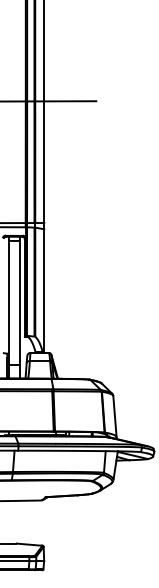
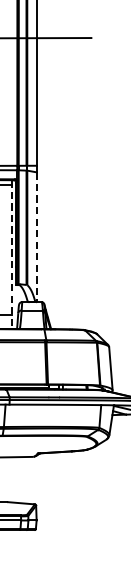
line: (44, 291) -> (36, 237), solid -> dashed
line: (20, 307) -> (11, 254), solid -> dashed

